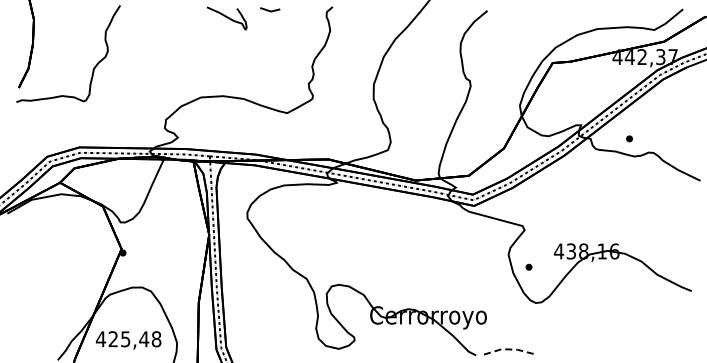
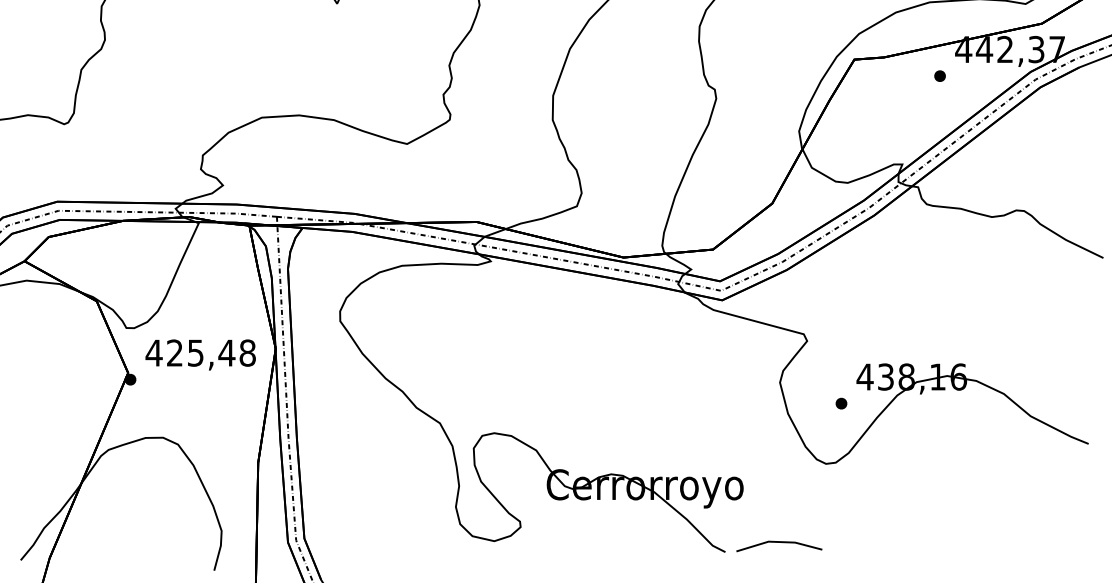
part: (629, 138) -> (939, 75), moved
part: (528, 266) -> (840, 402), moved
text: (128, 340) -> (200, 355), moved
line: (507, 349) -> (778, 542), dashed -> solid

